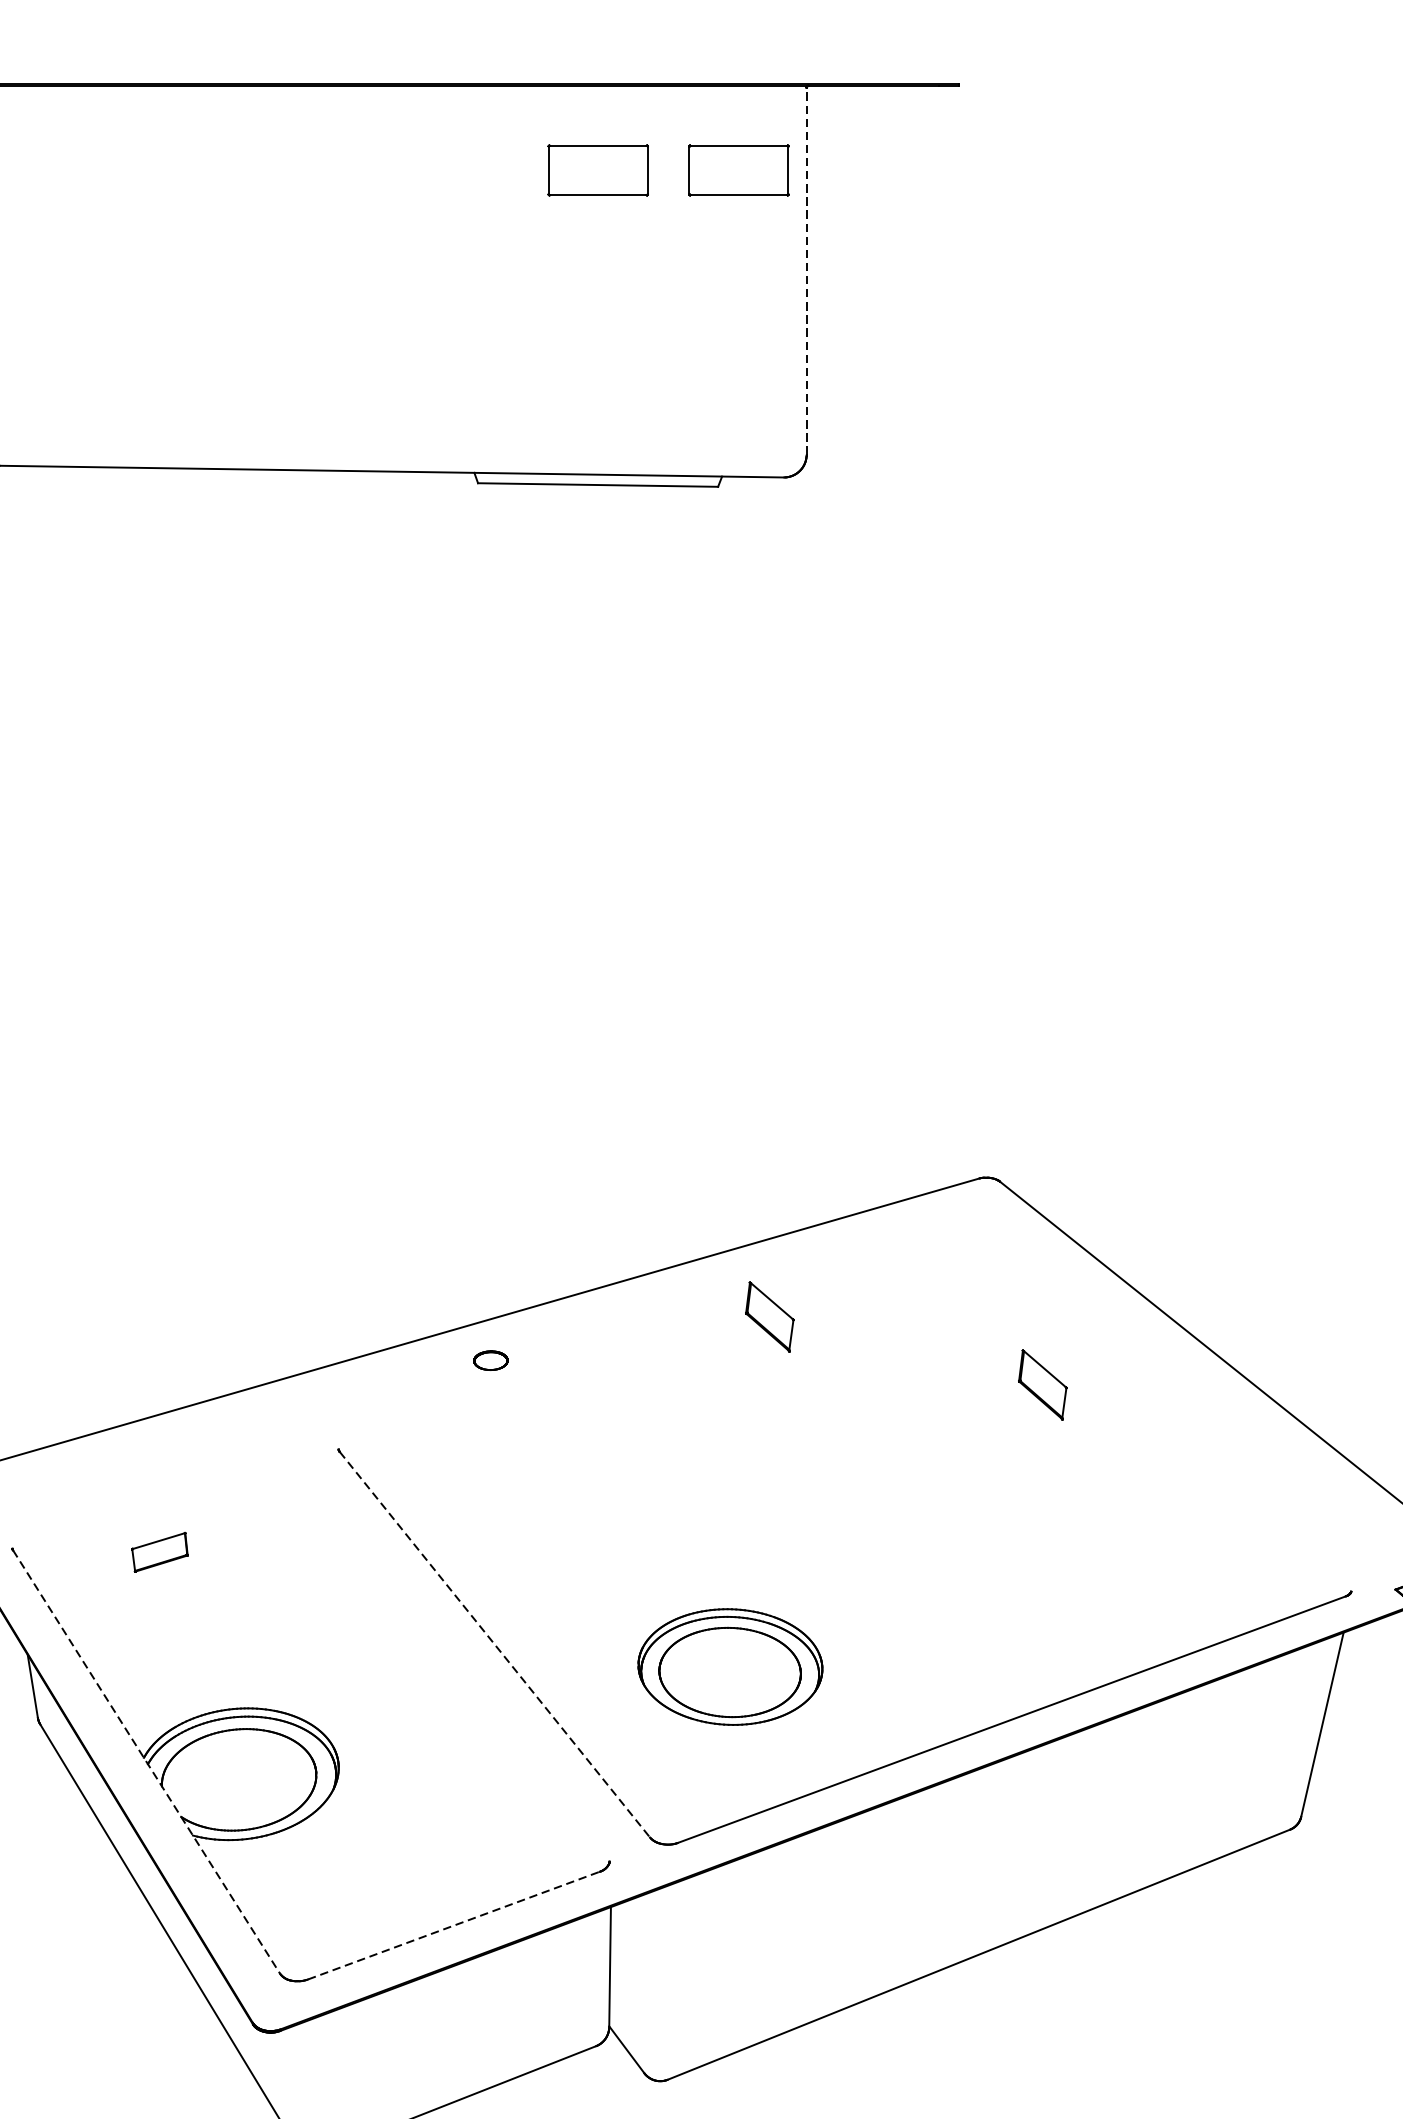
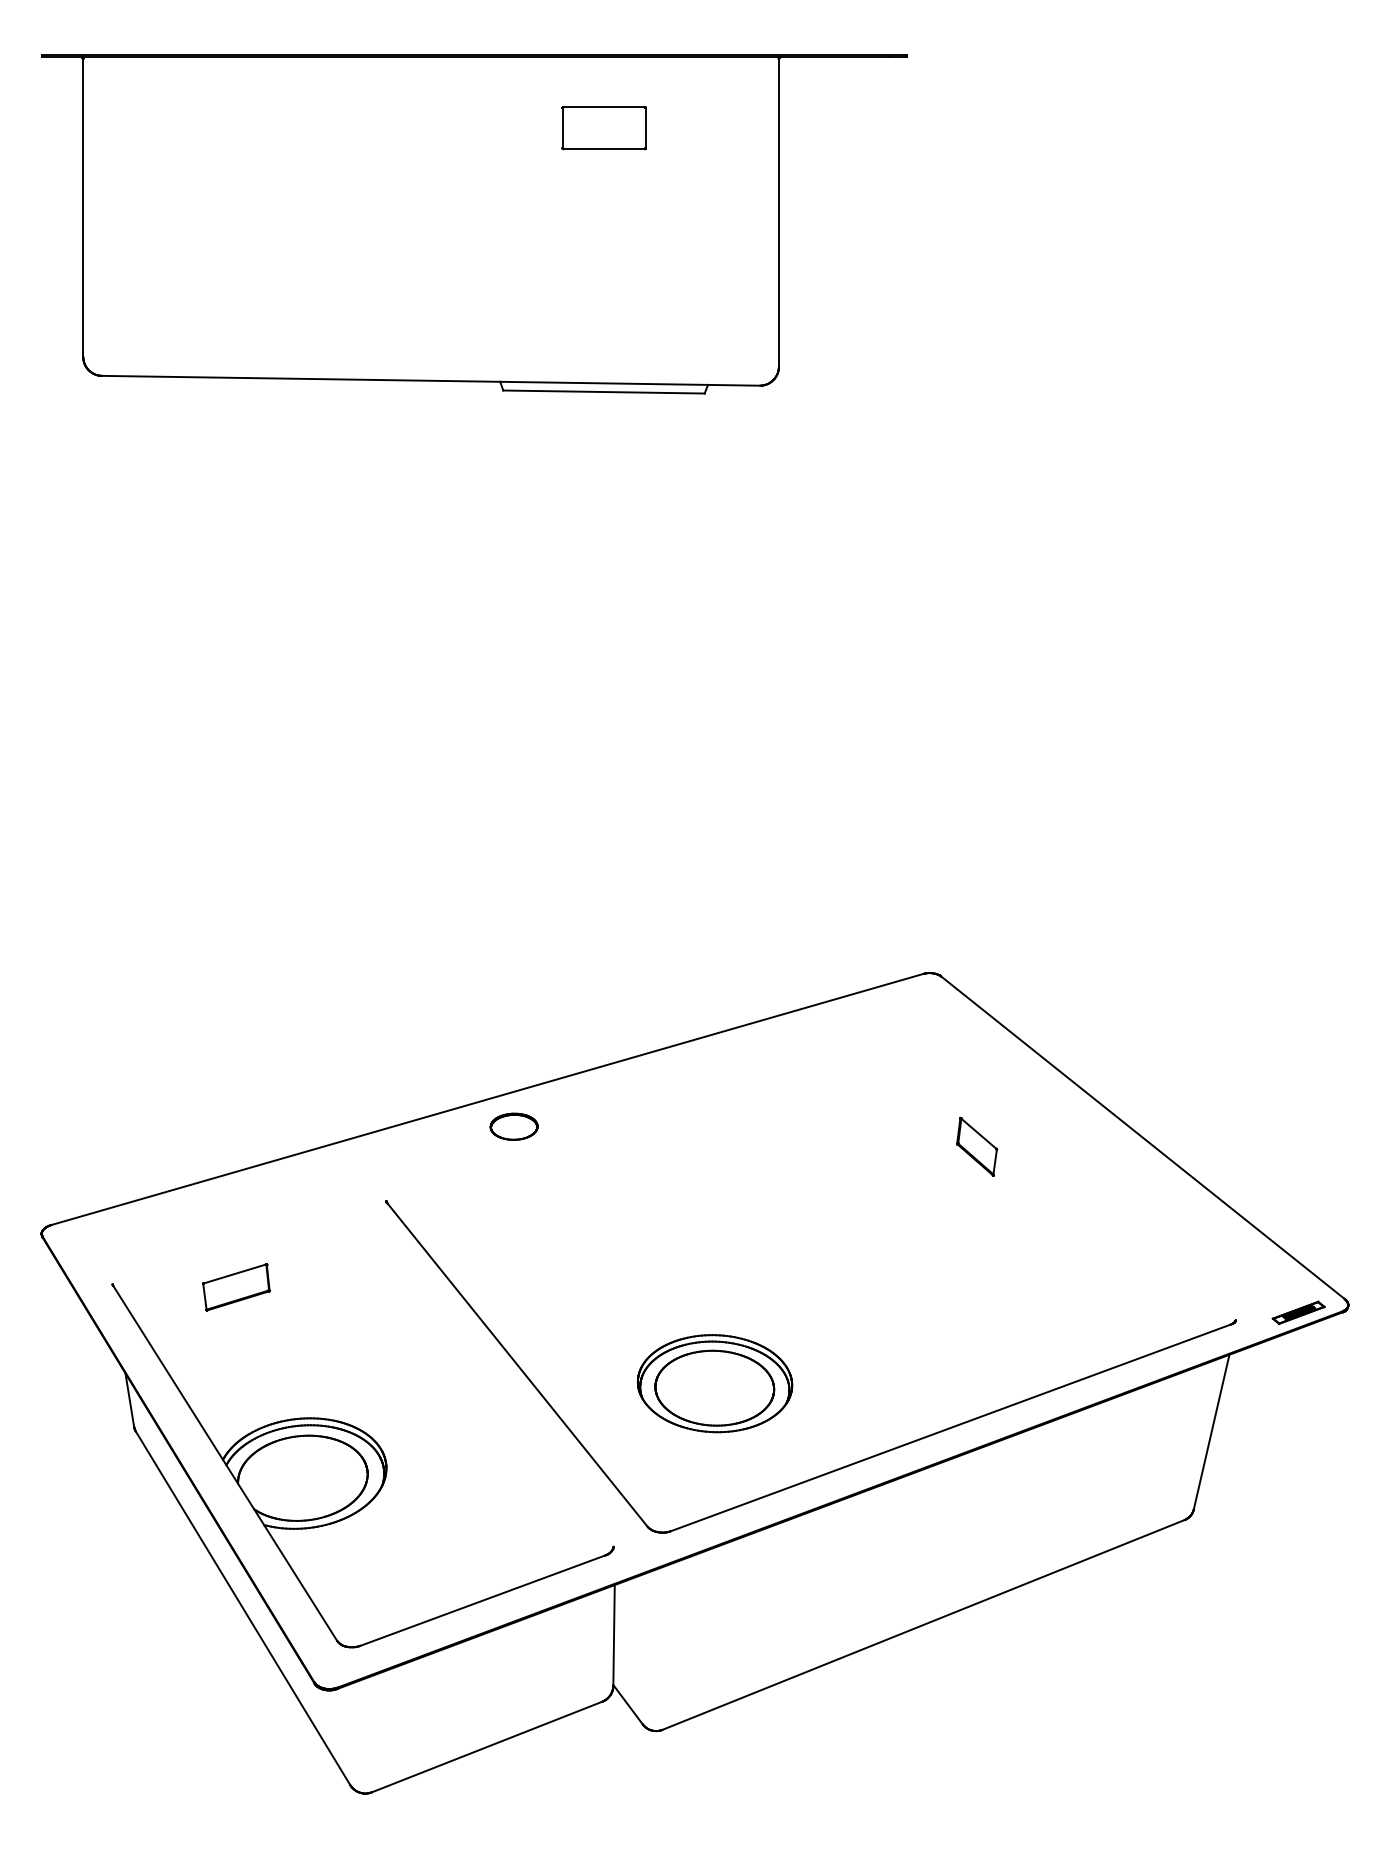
part: (738, 170) -> (721, 128), removed
line: (806, 271) -> (778, 212), dashed -> solid
part: (770, 1316) -> (748, 1089), removed
part: (490, 1360) -> (513, 1126), size x1.67
part: (160, 1552) -> (236, 1287), size x1.43
line: (494, 1644) -> (517, 1364), dashed -> solid
line: (146, 1762) -> (225, 1463), dashed -> solid
line: (454, 1925) -> (483, 1600), dashed -> solid

